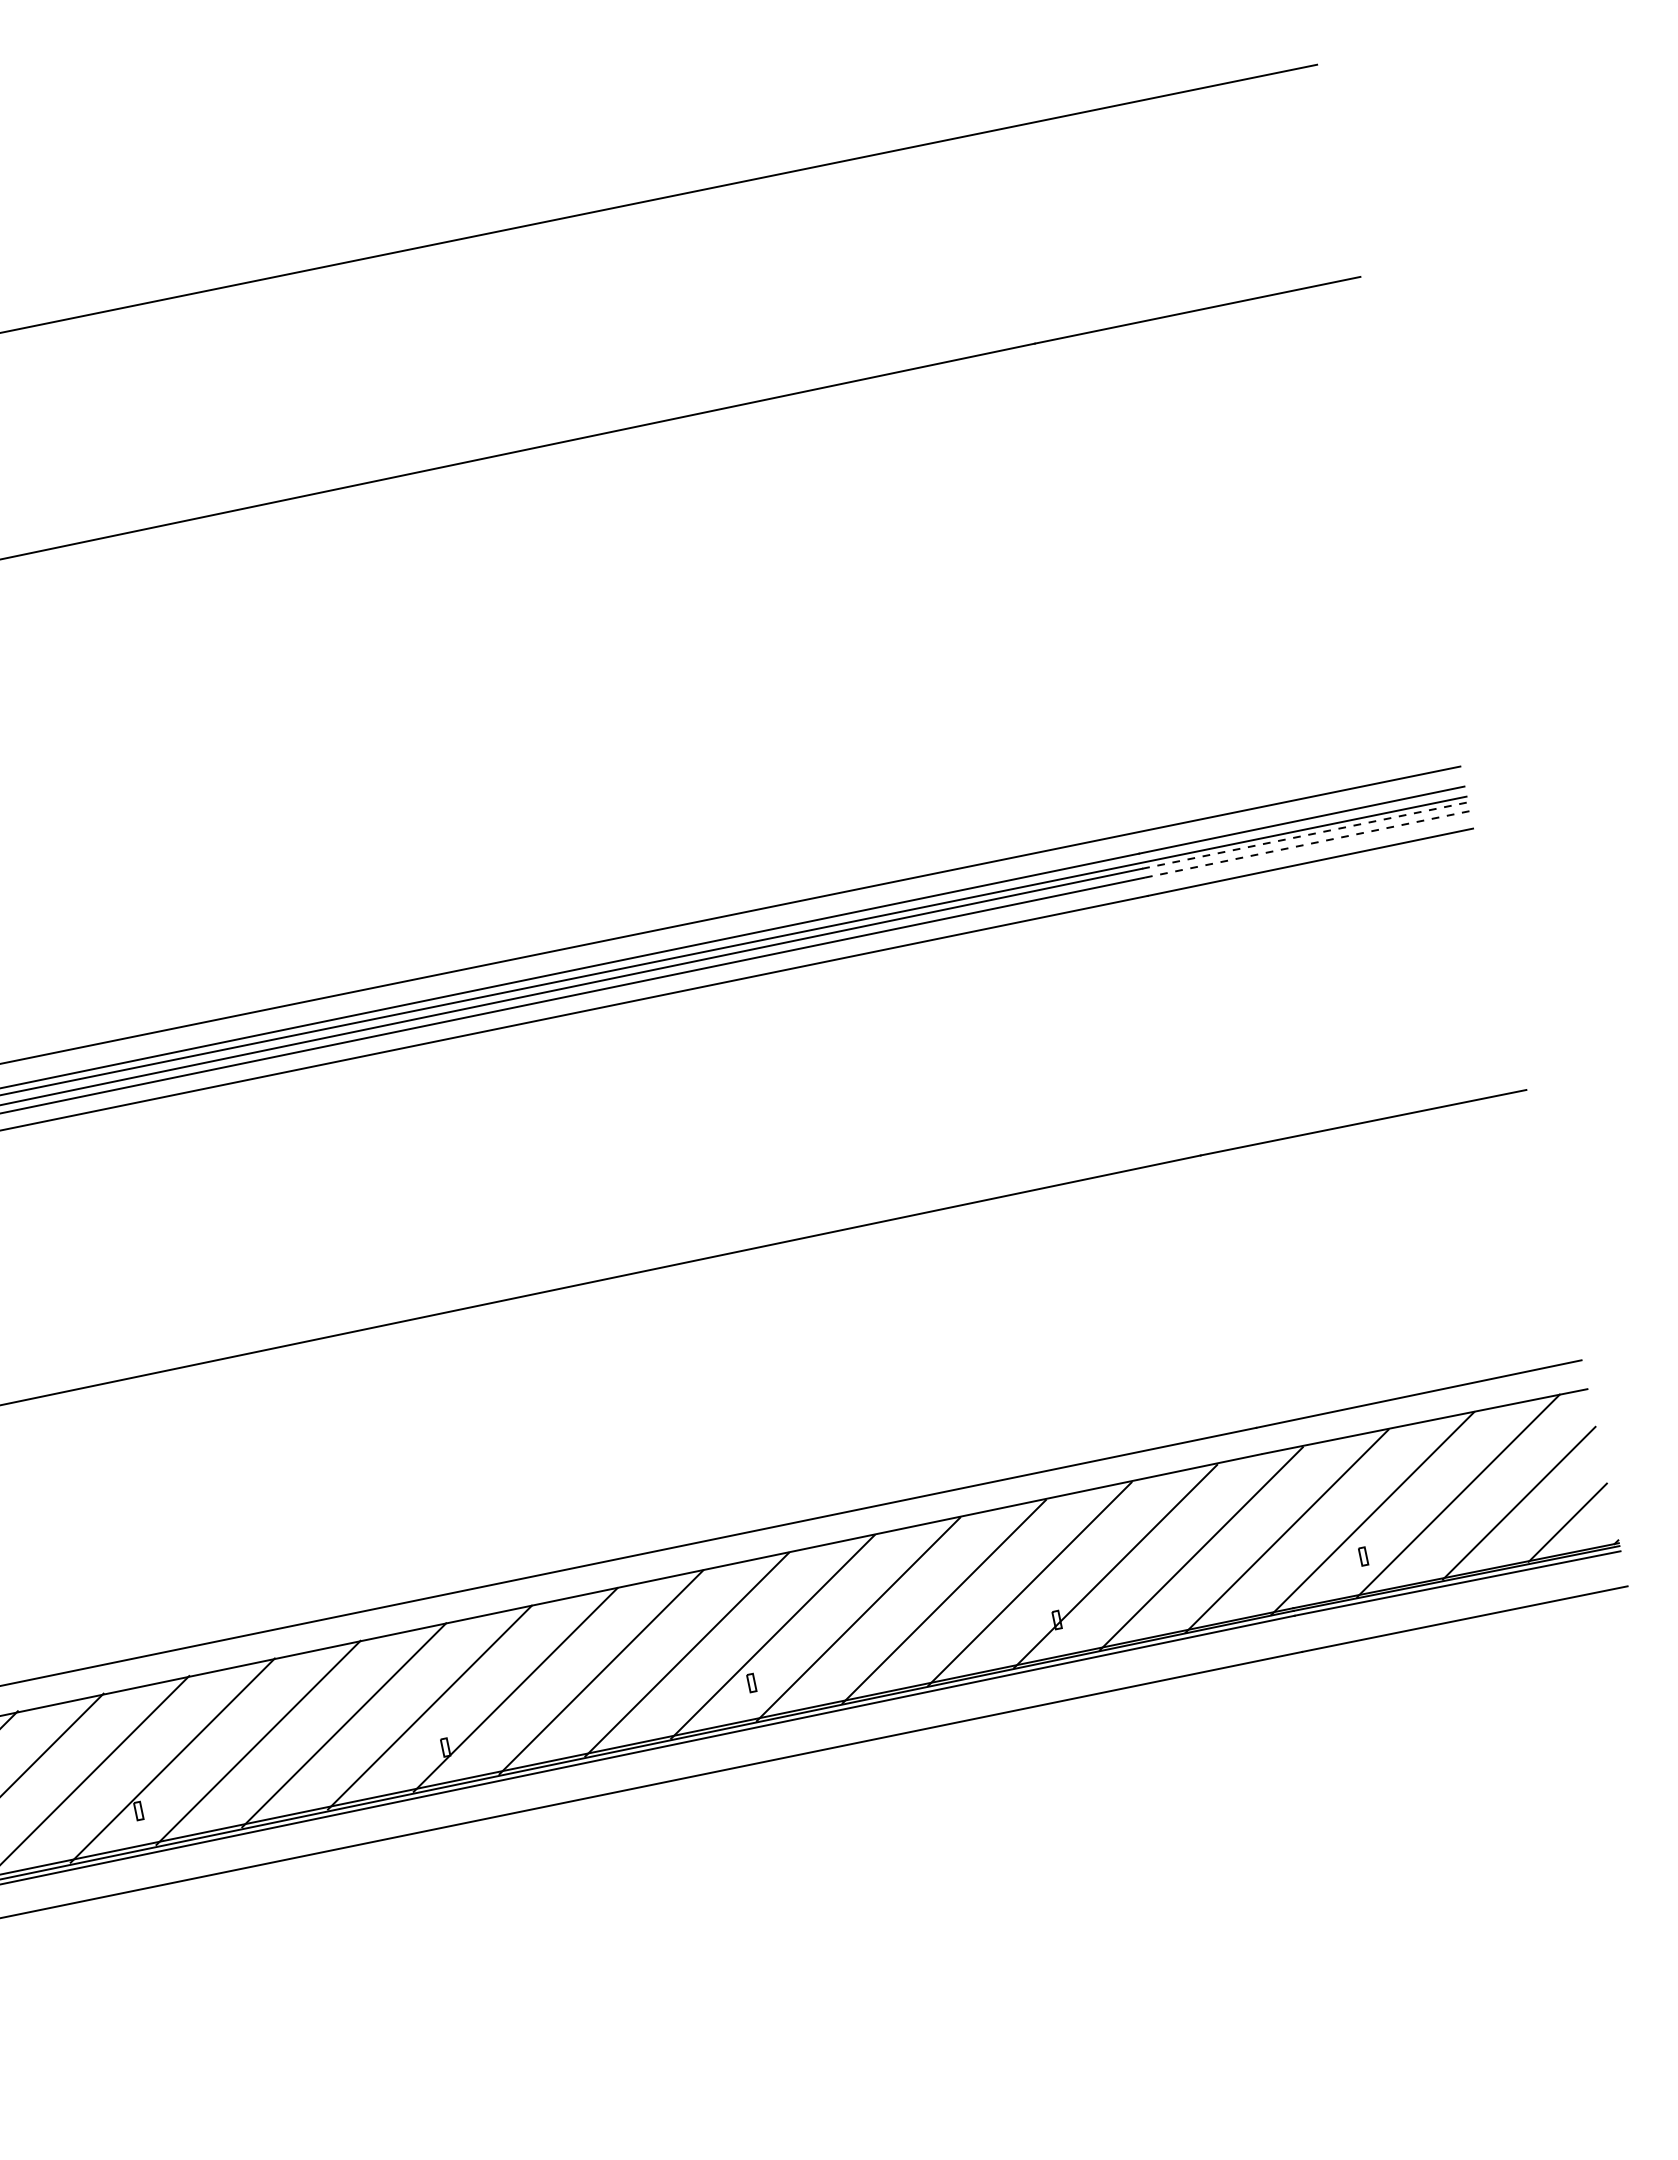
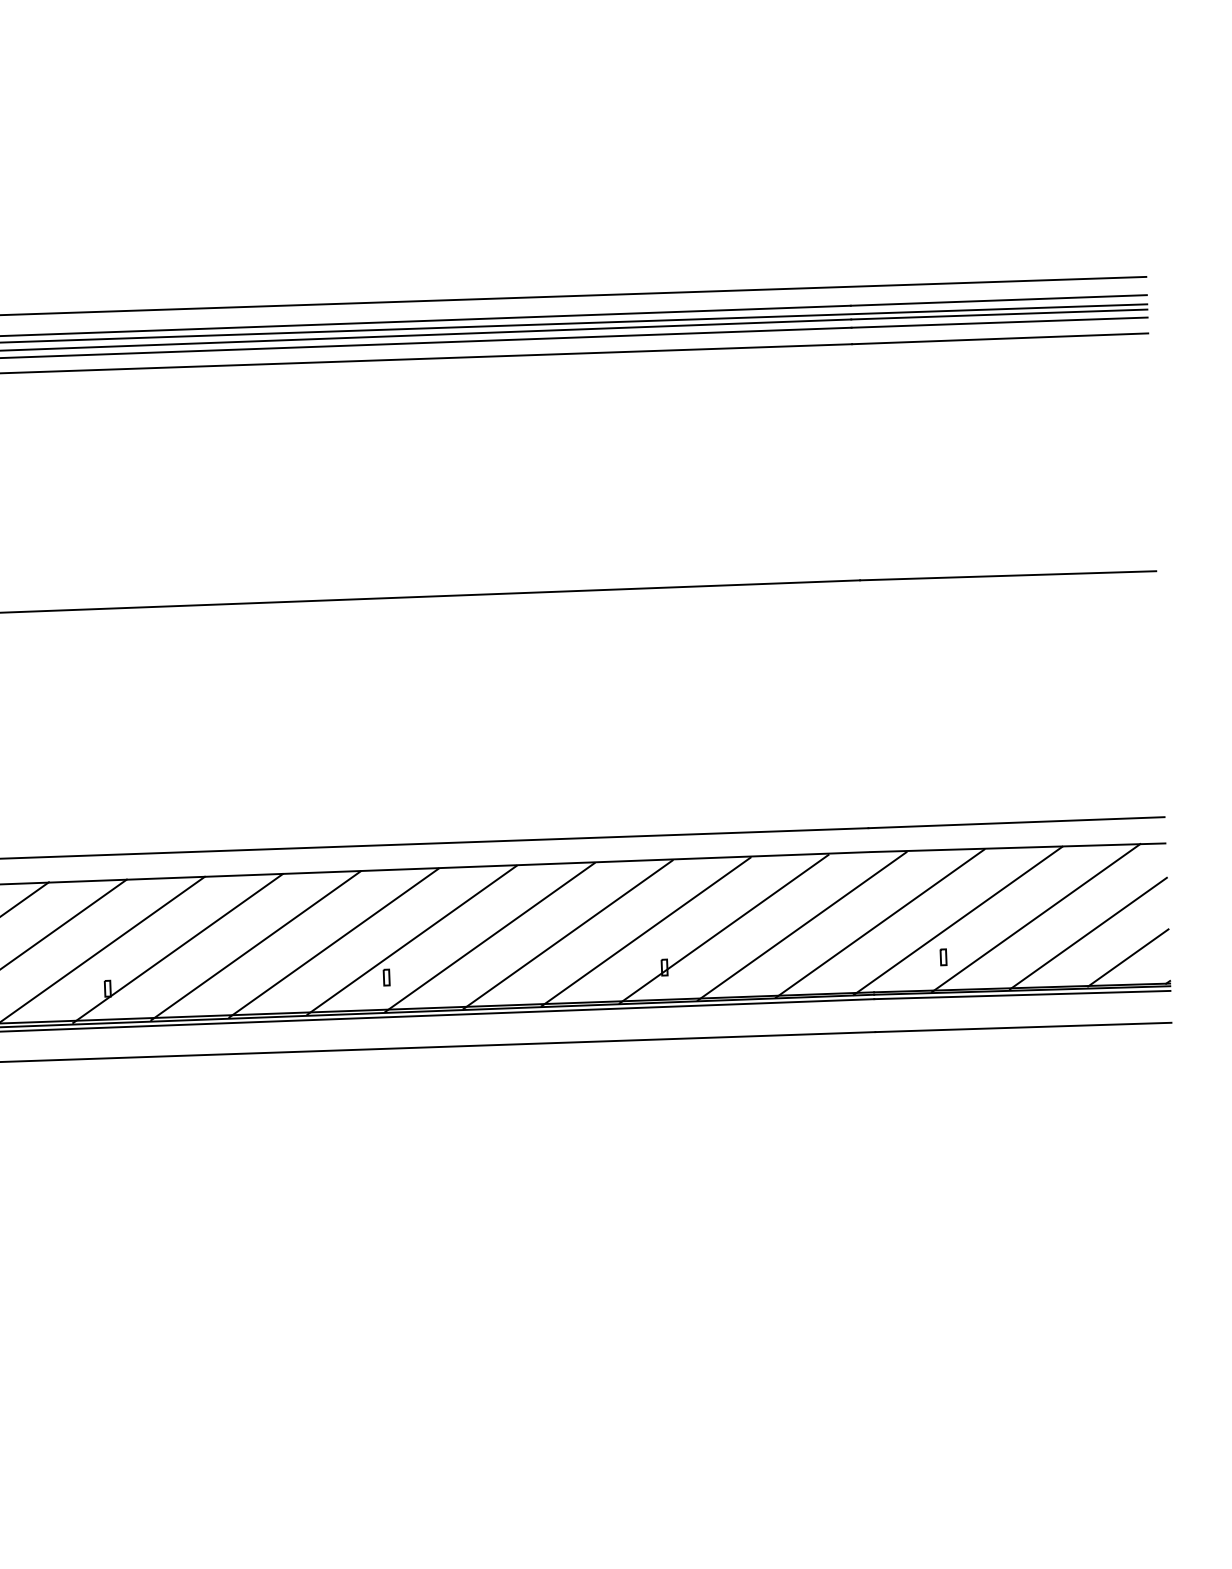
line: (1305, 835) -> (999, 314), dashed -> solid
line: (1306, 844) -> (999, 322), dashed -> solid

